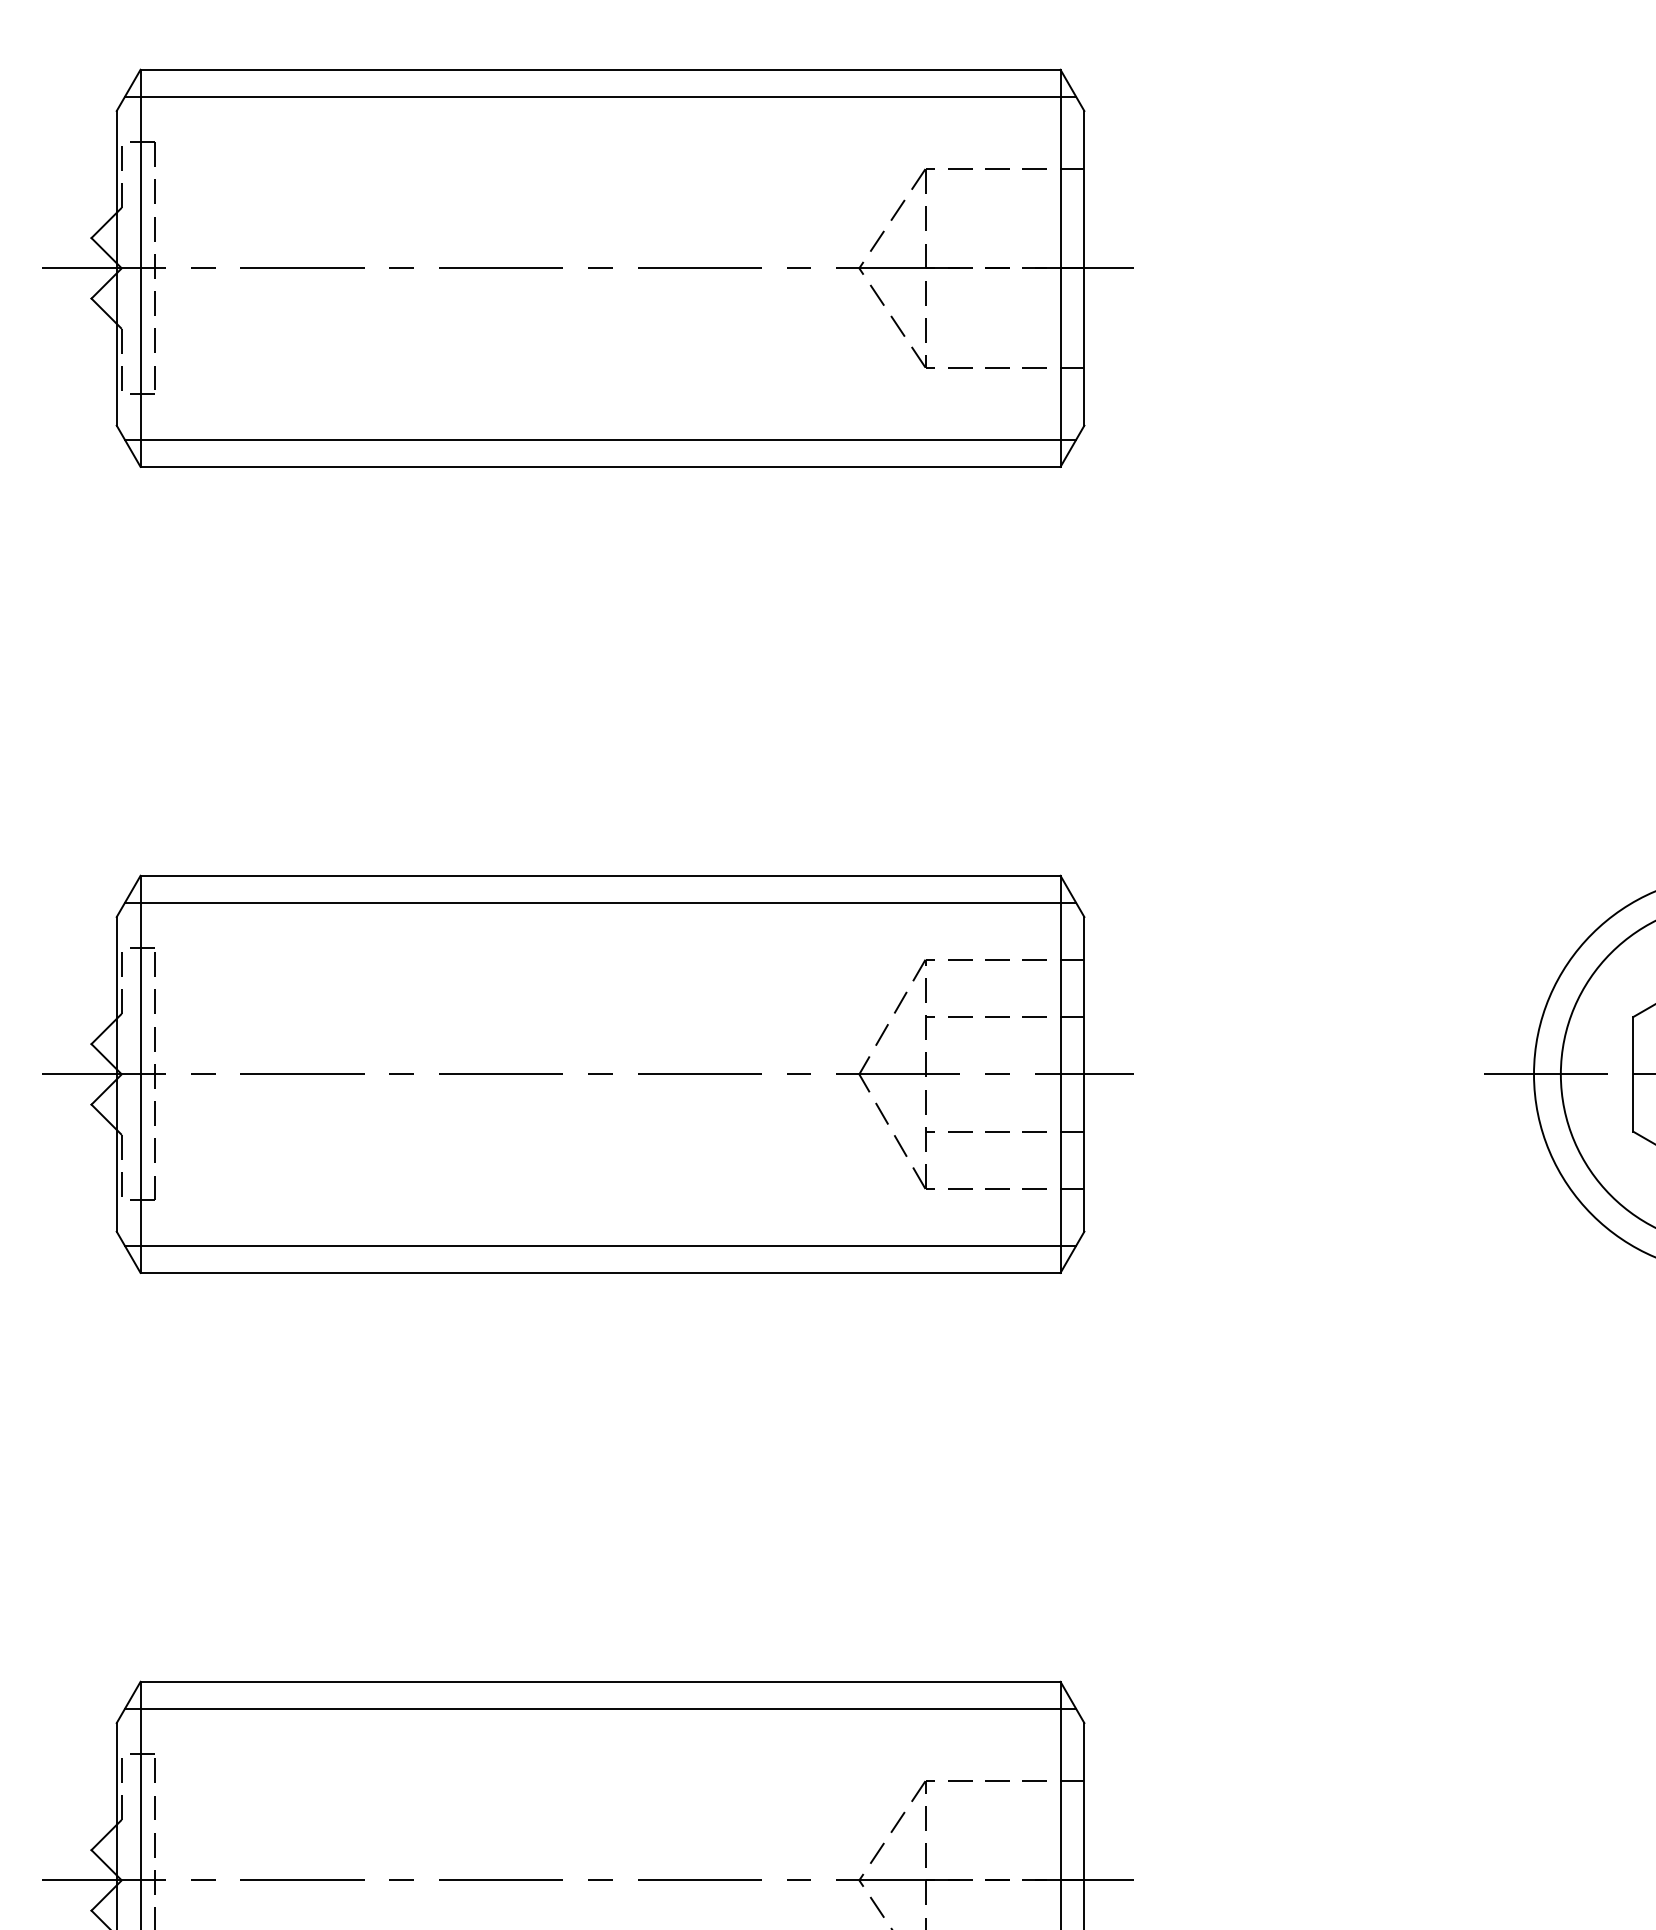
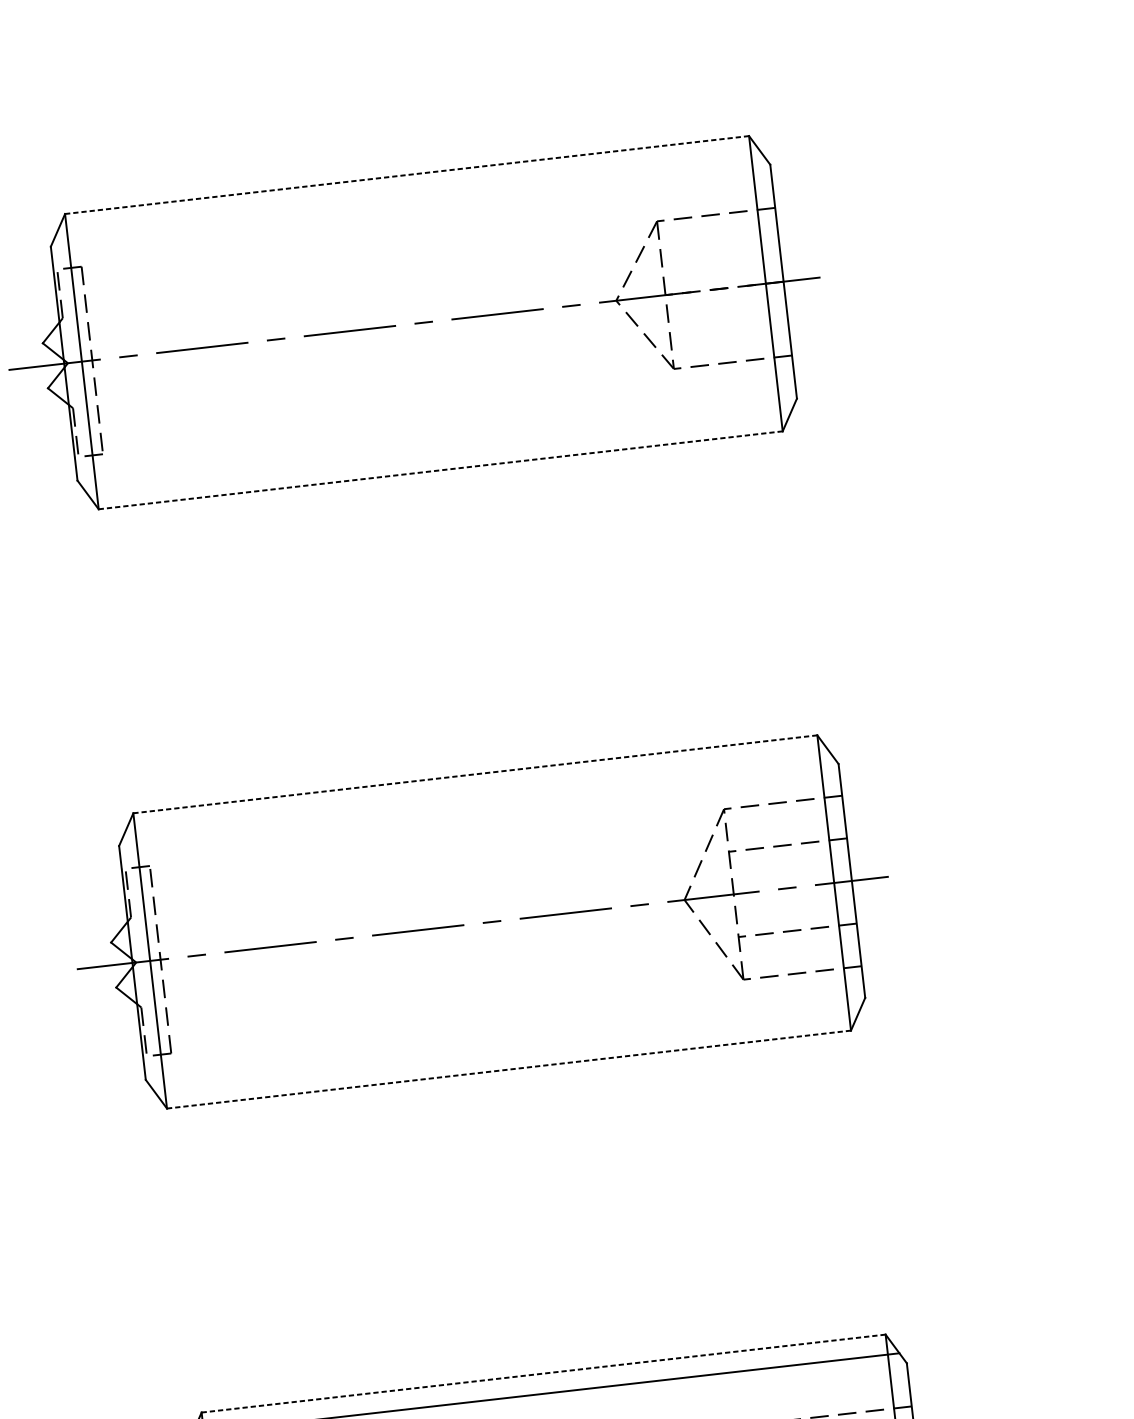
line: (600, 69) -> (407, 174), solid -> dashed
line: (600, 96) -> (409, 194), removed
line: (600, 440) -> (438, 450), removed
line: (600, 466) -> (440, 470), solid -> dashed
line: (600, 875) -> (475, 774), solid -> dashed
line: (600, 902) -> (477, 794), removed
line: (600, 1246) -> (506, 1049), removed
line: (600, 1272) -> (508, 1069), solid -> dashed
line: (600, 1681) -> (543, 1373), solid -> dashed

